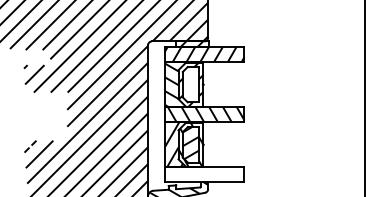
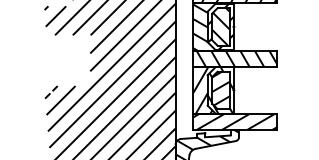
hatch: (190, 84) -> (220, 26), added
hatch: (204, 174) -> (235, 121), added

